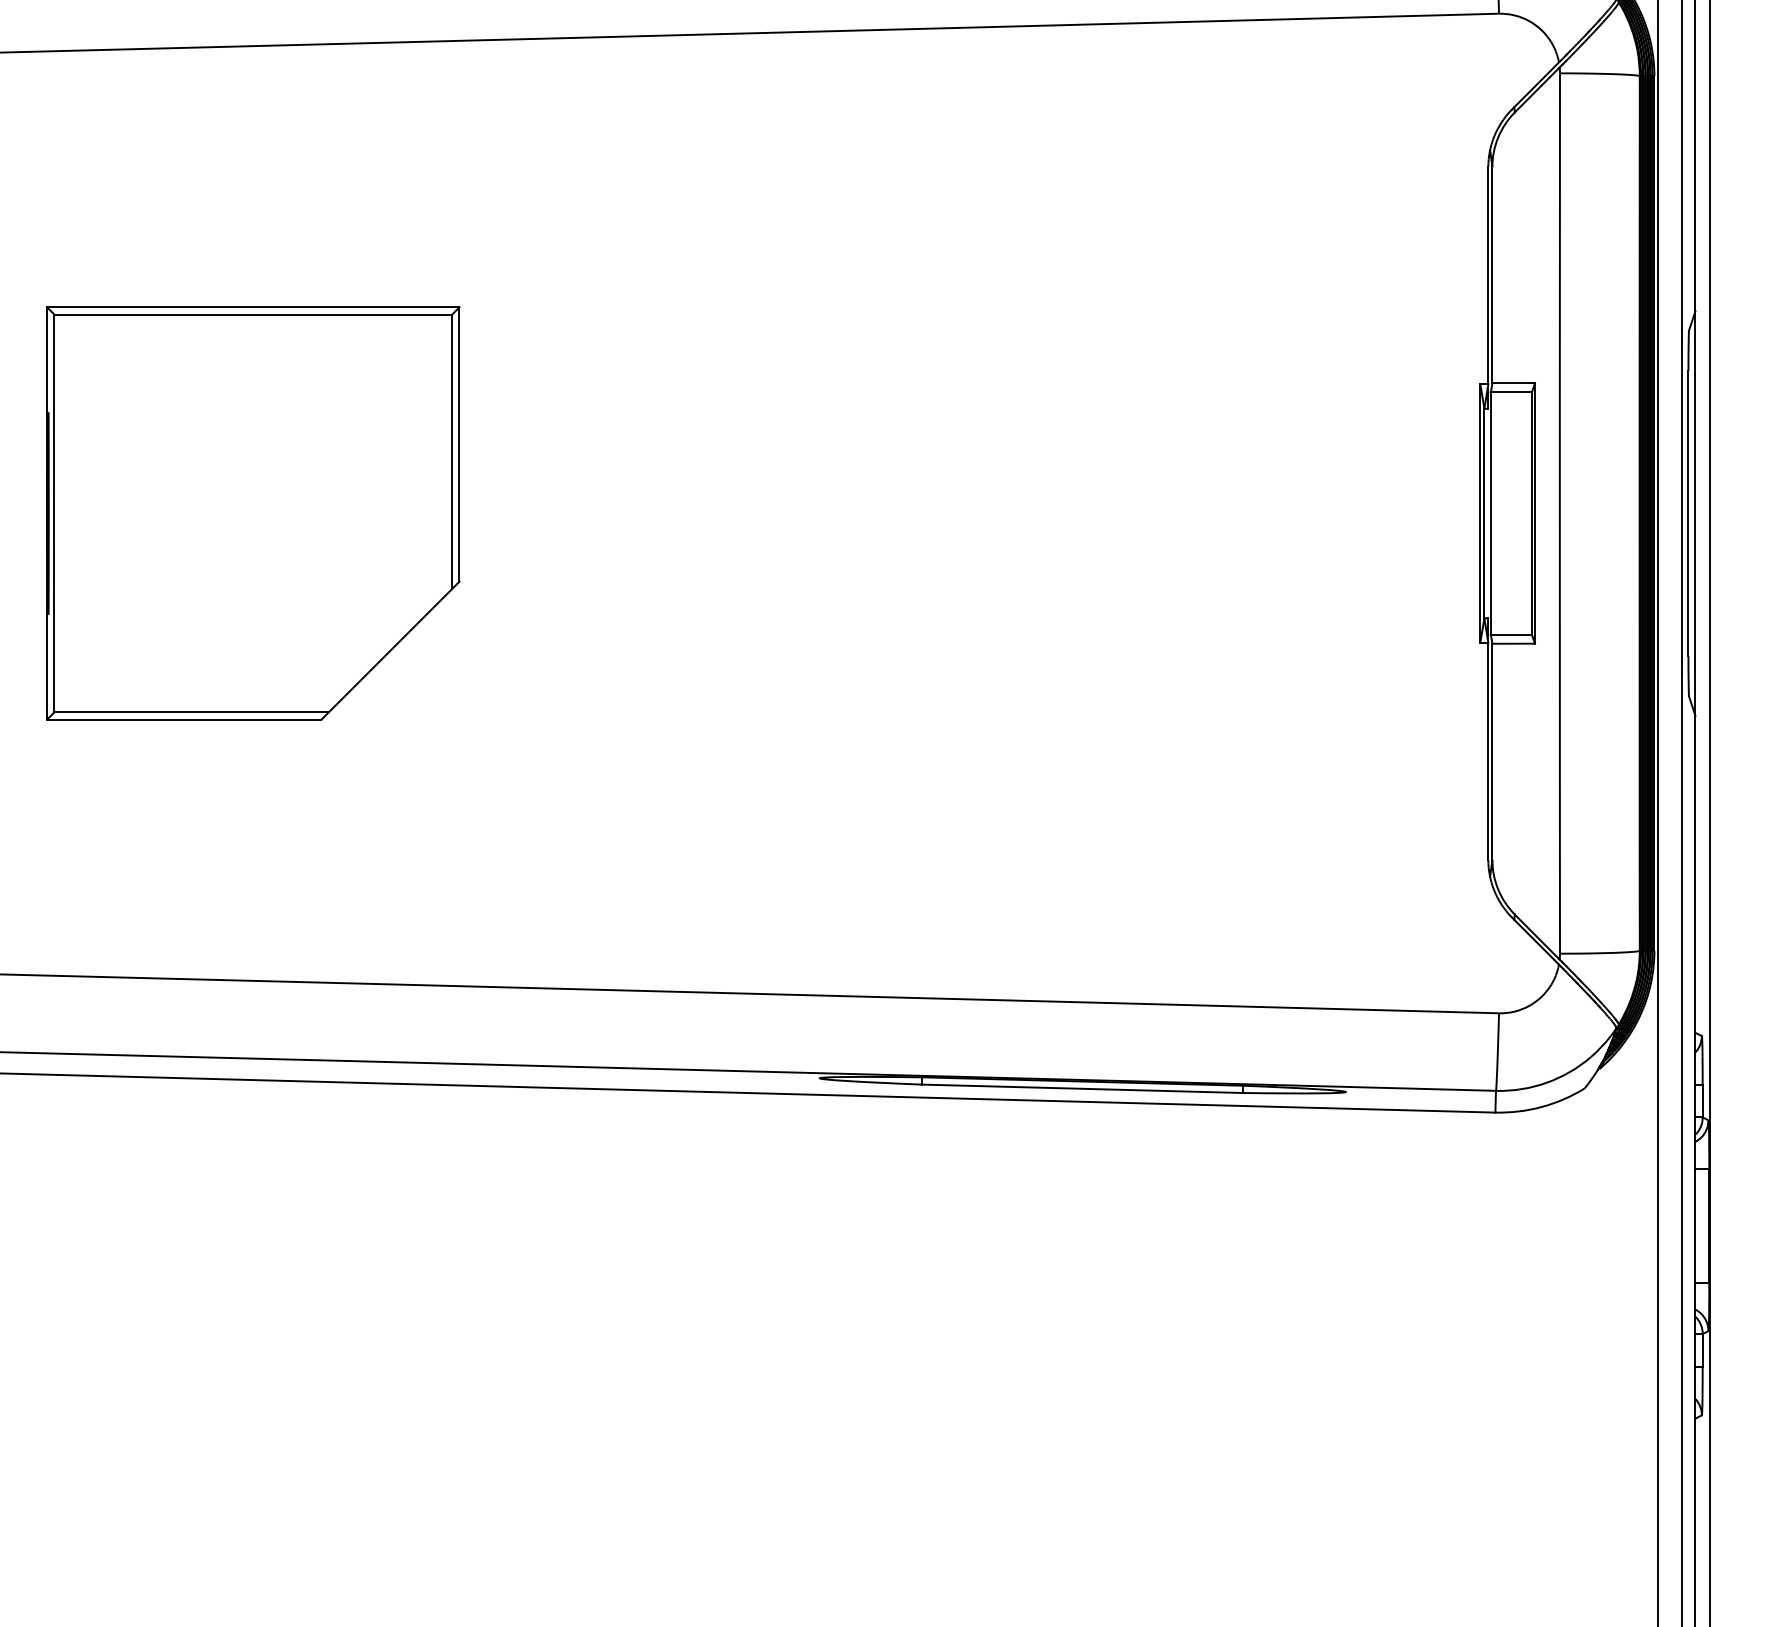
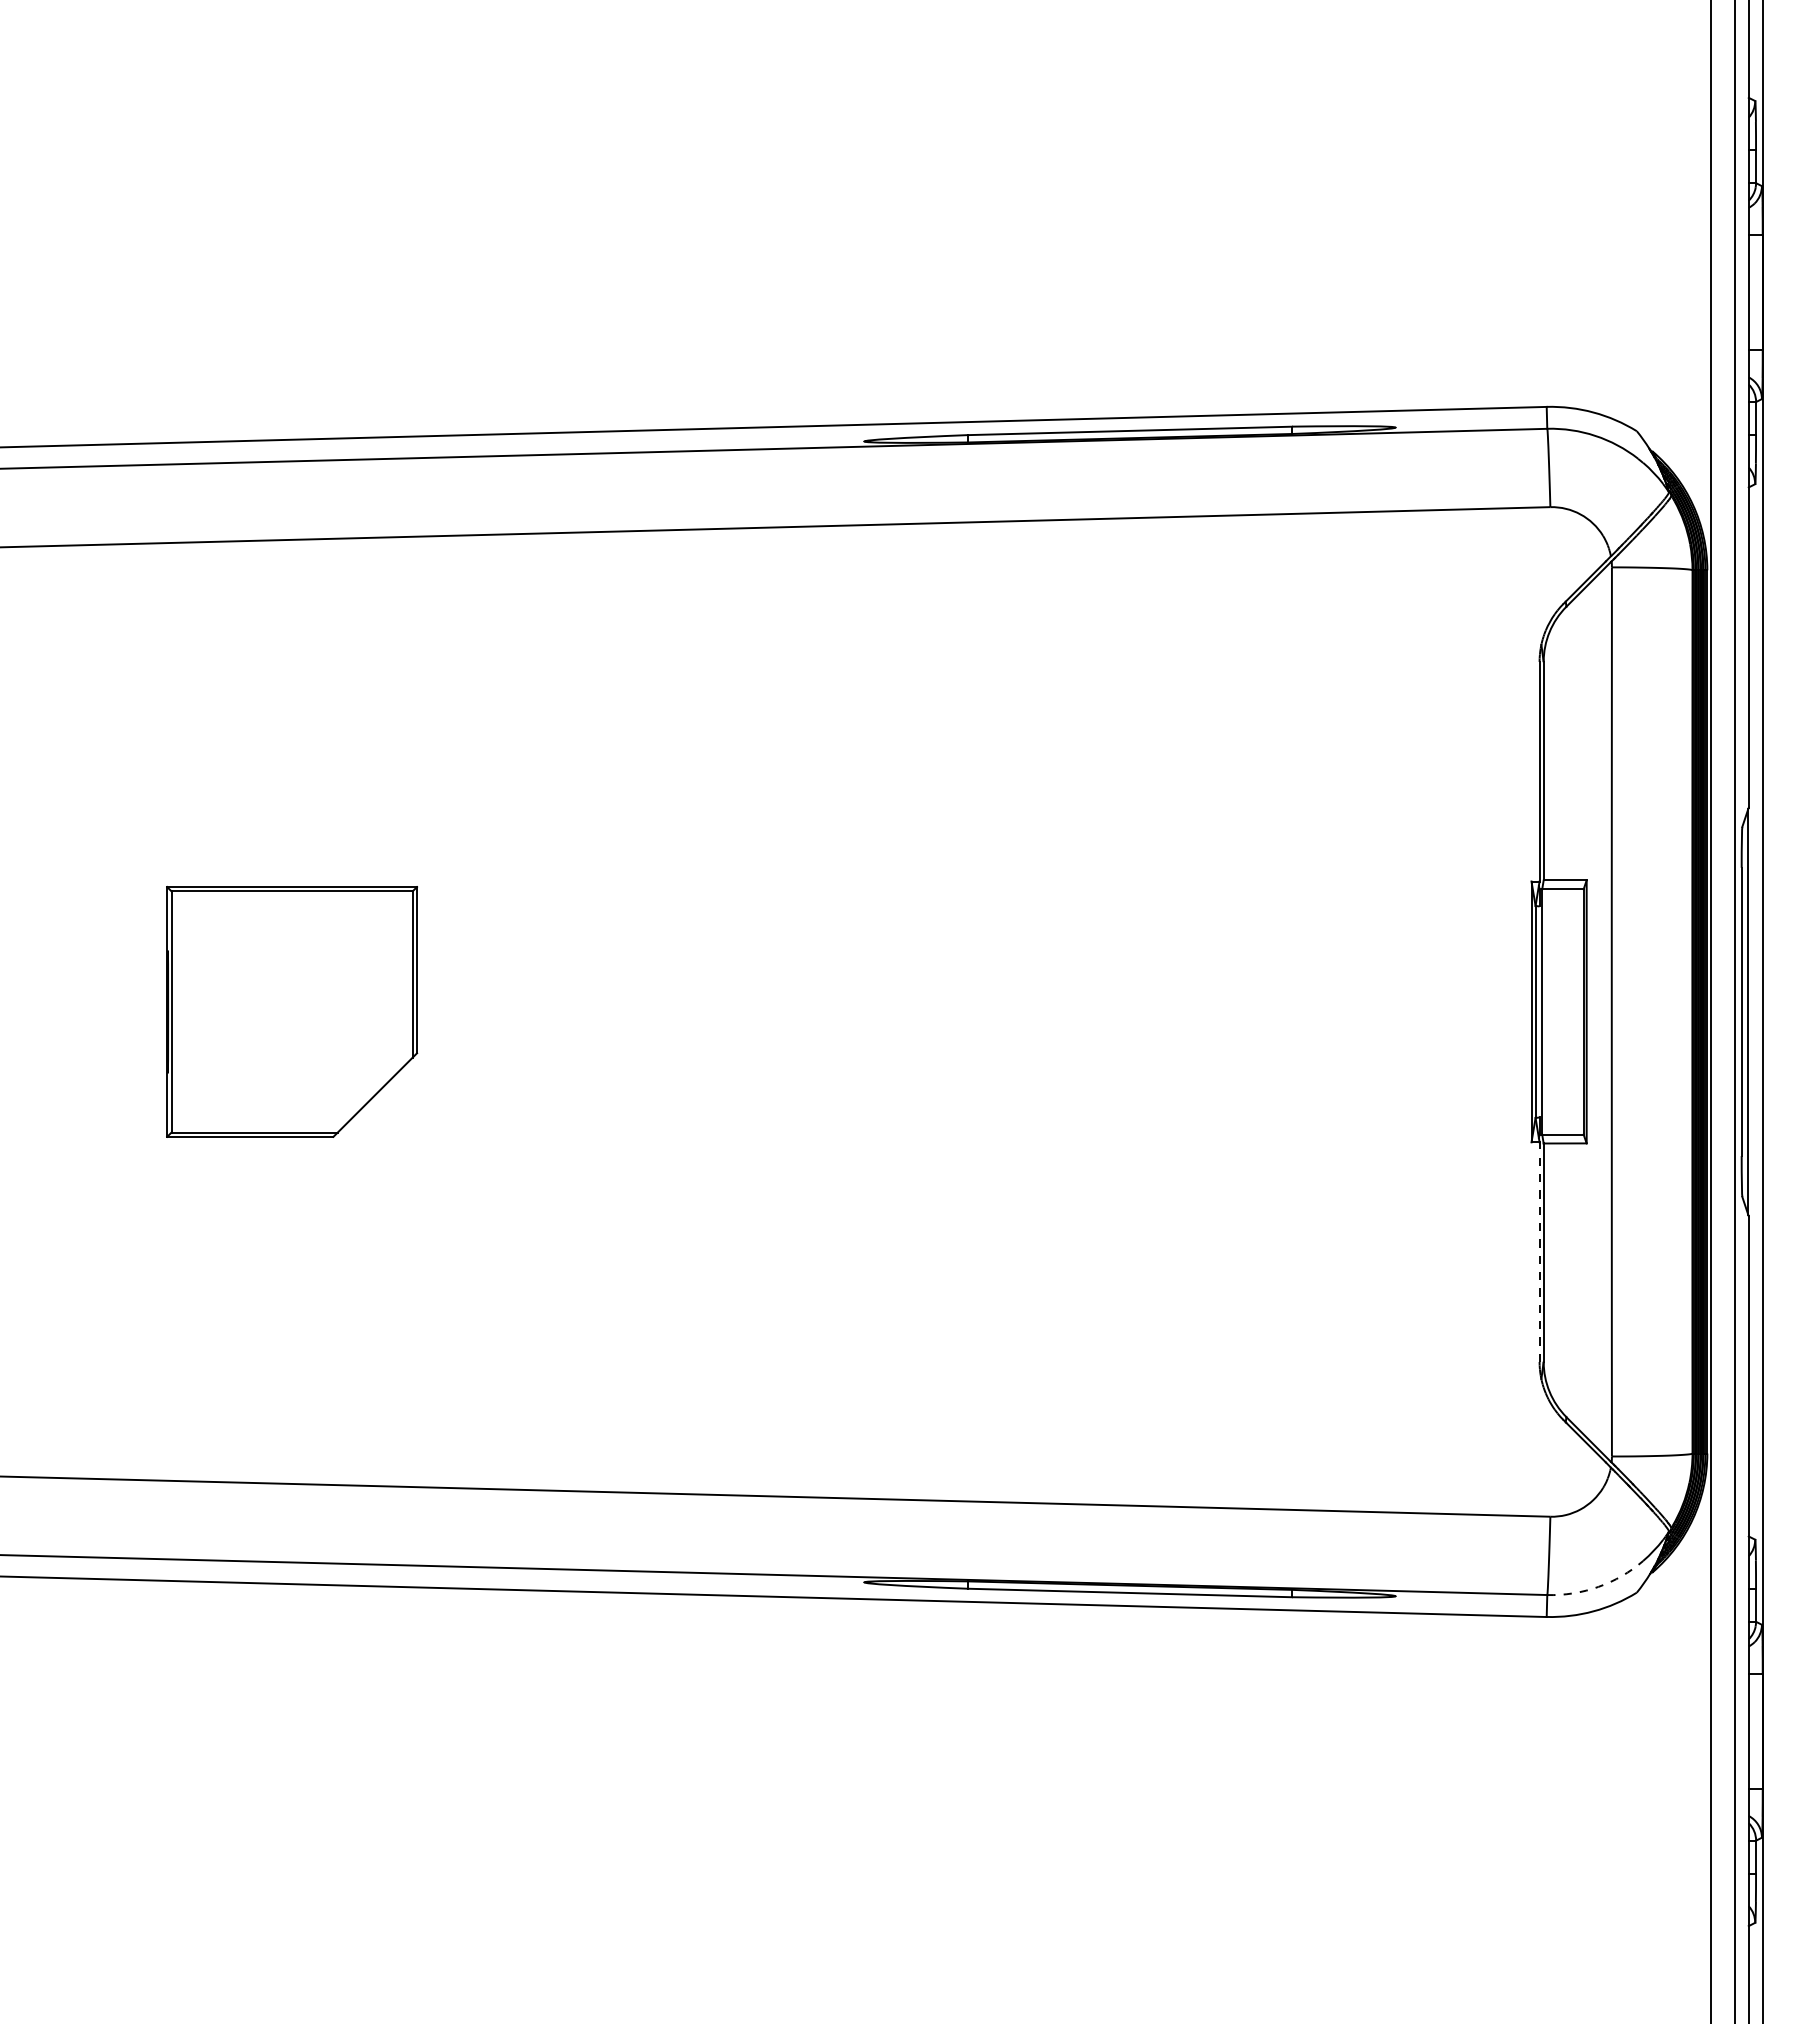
part: (252, 513) -> (291, 1011), size x0.6
line: (1488, 751) -> (1539, 1252), solid -> dashed
arc: (1546, 1082) -> (1598, 1586), solid -> dashed

